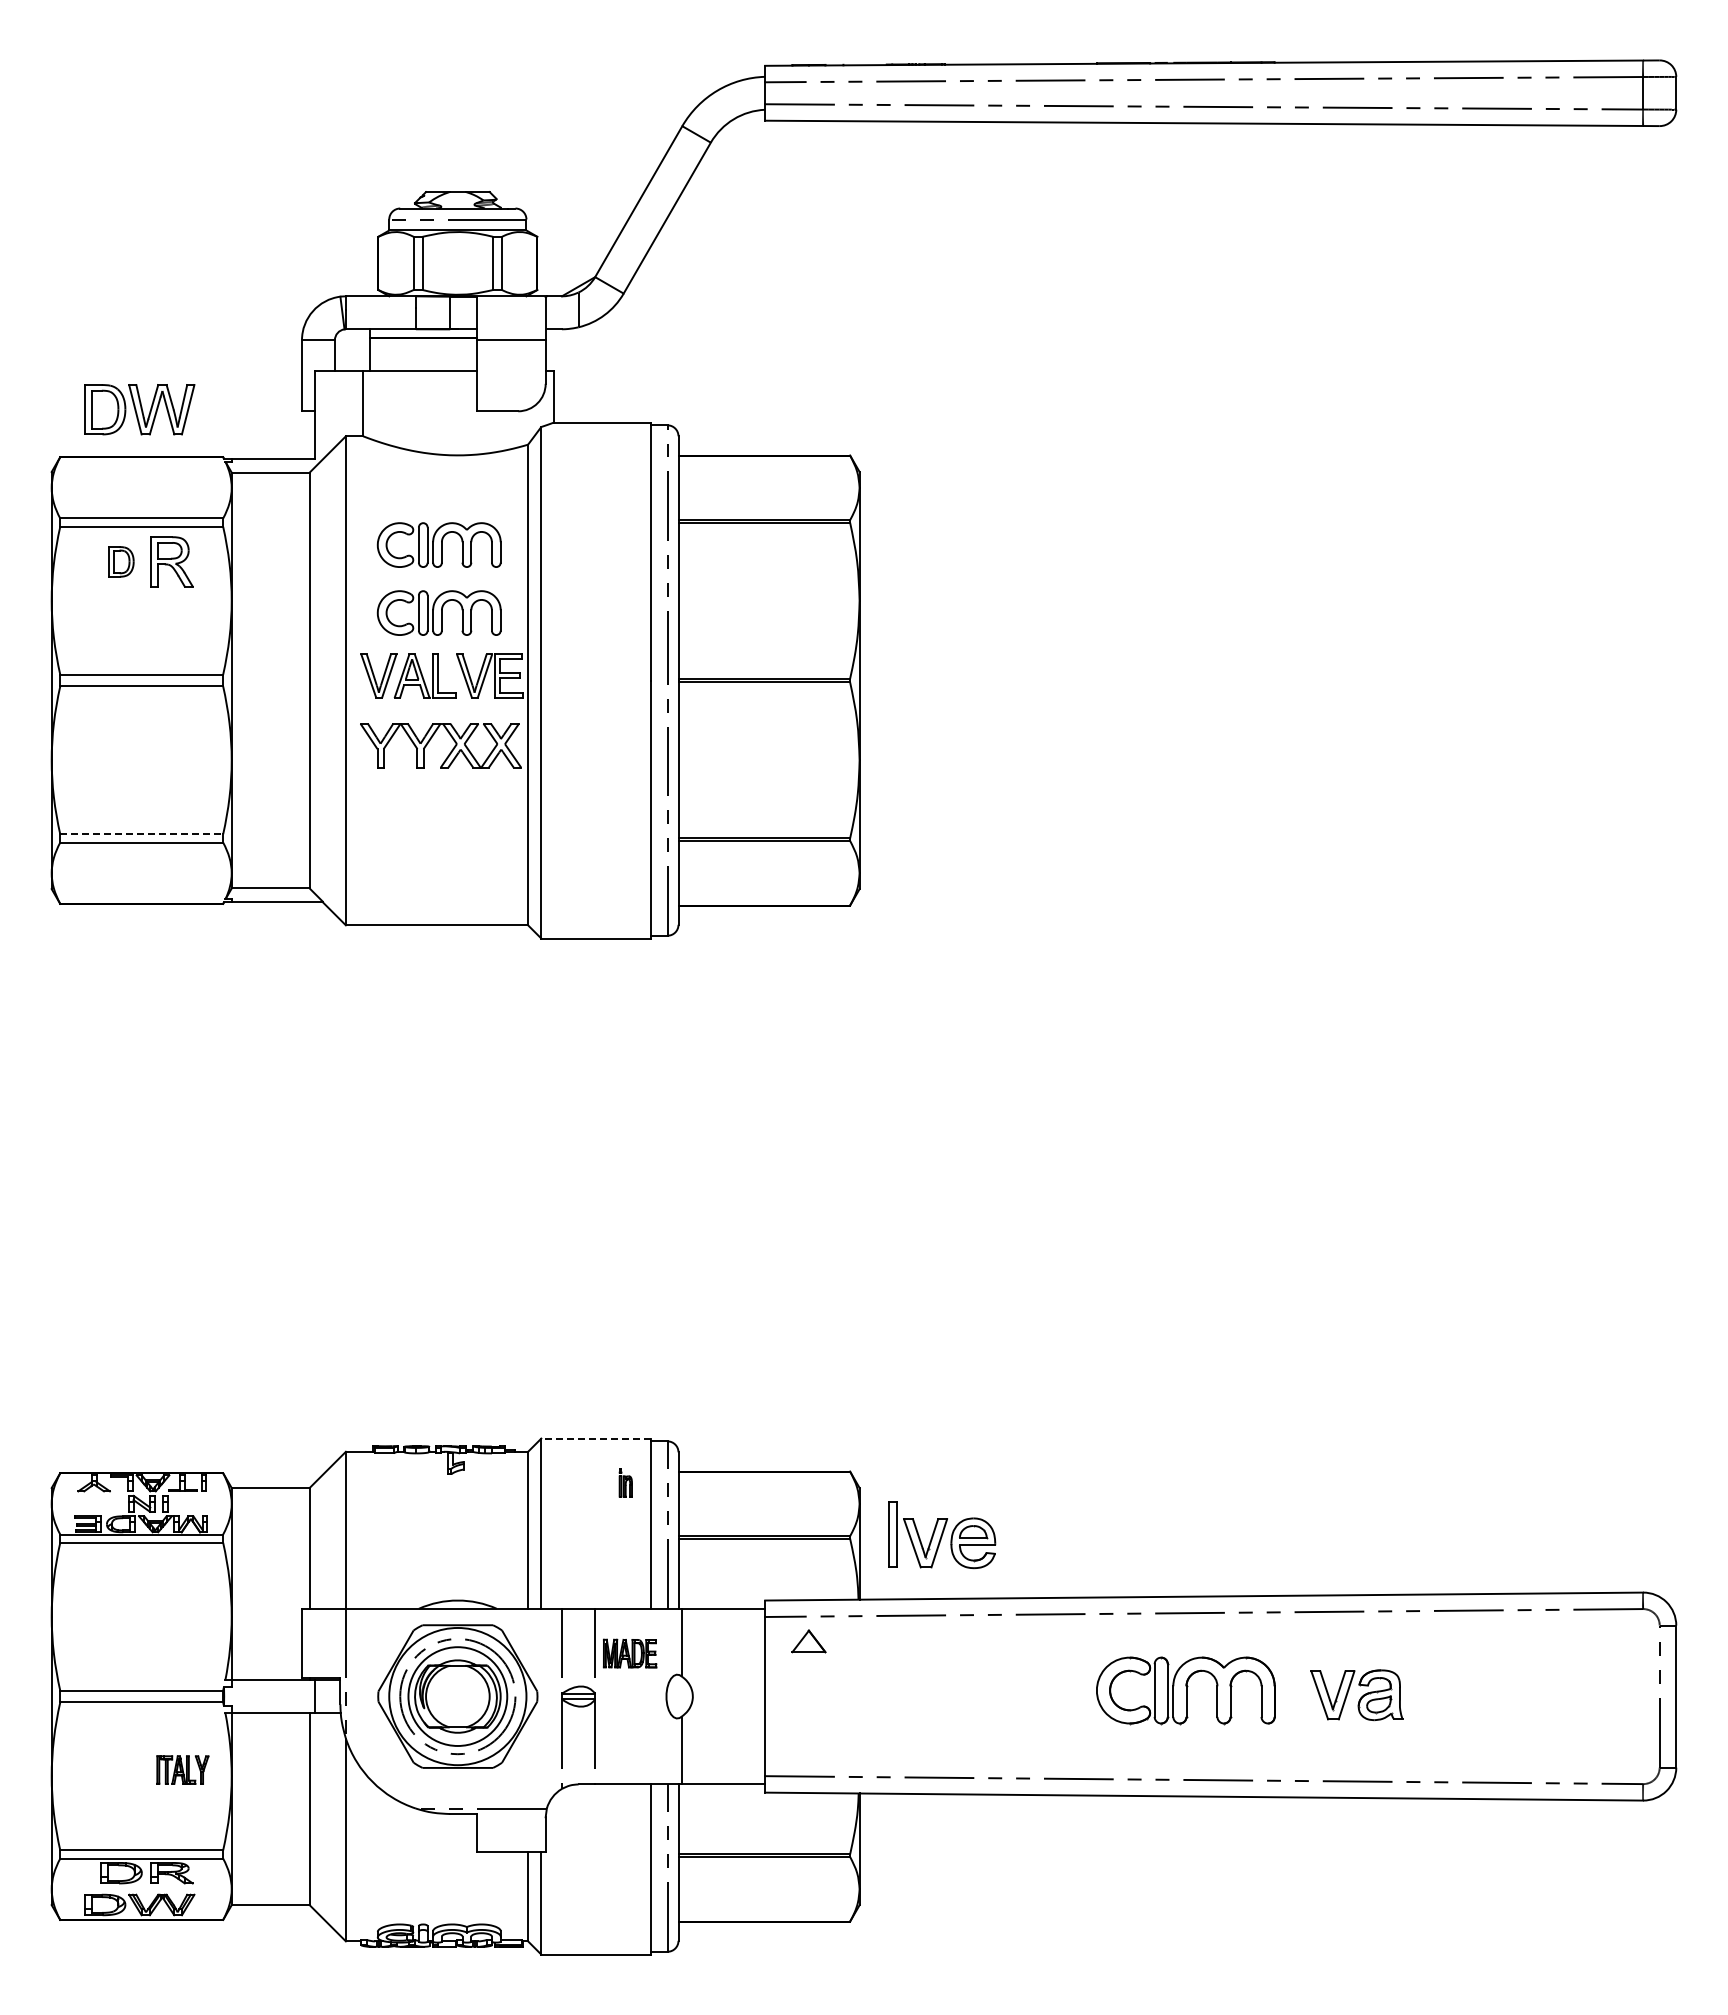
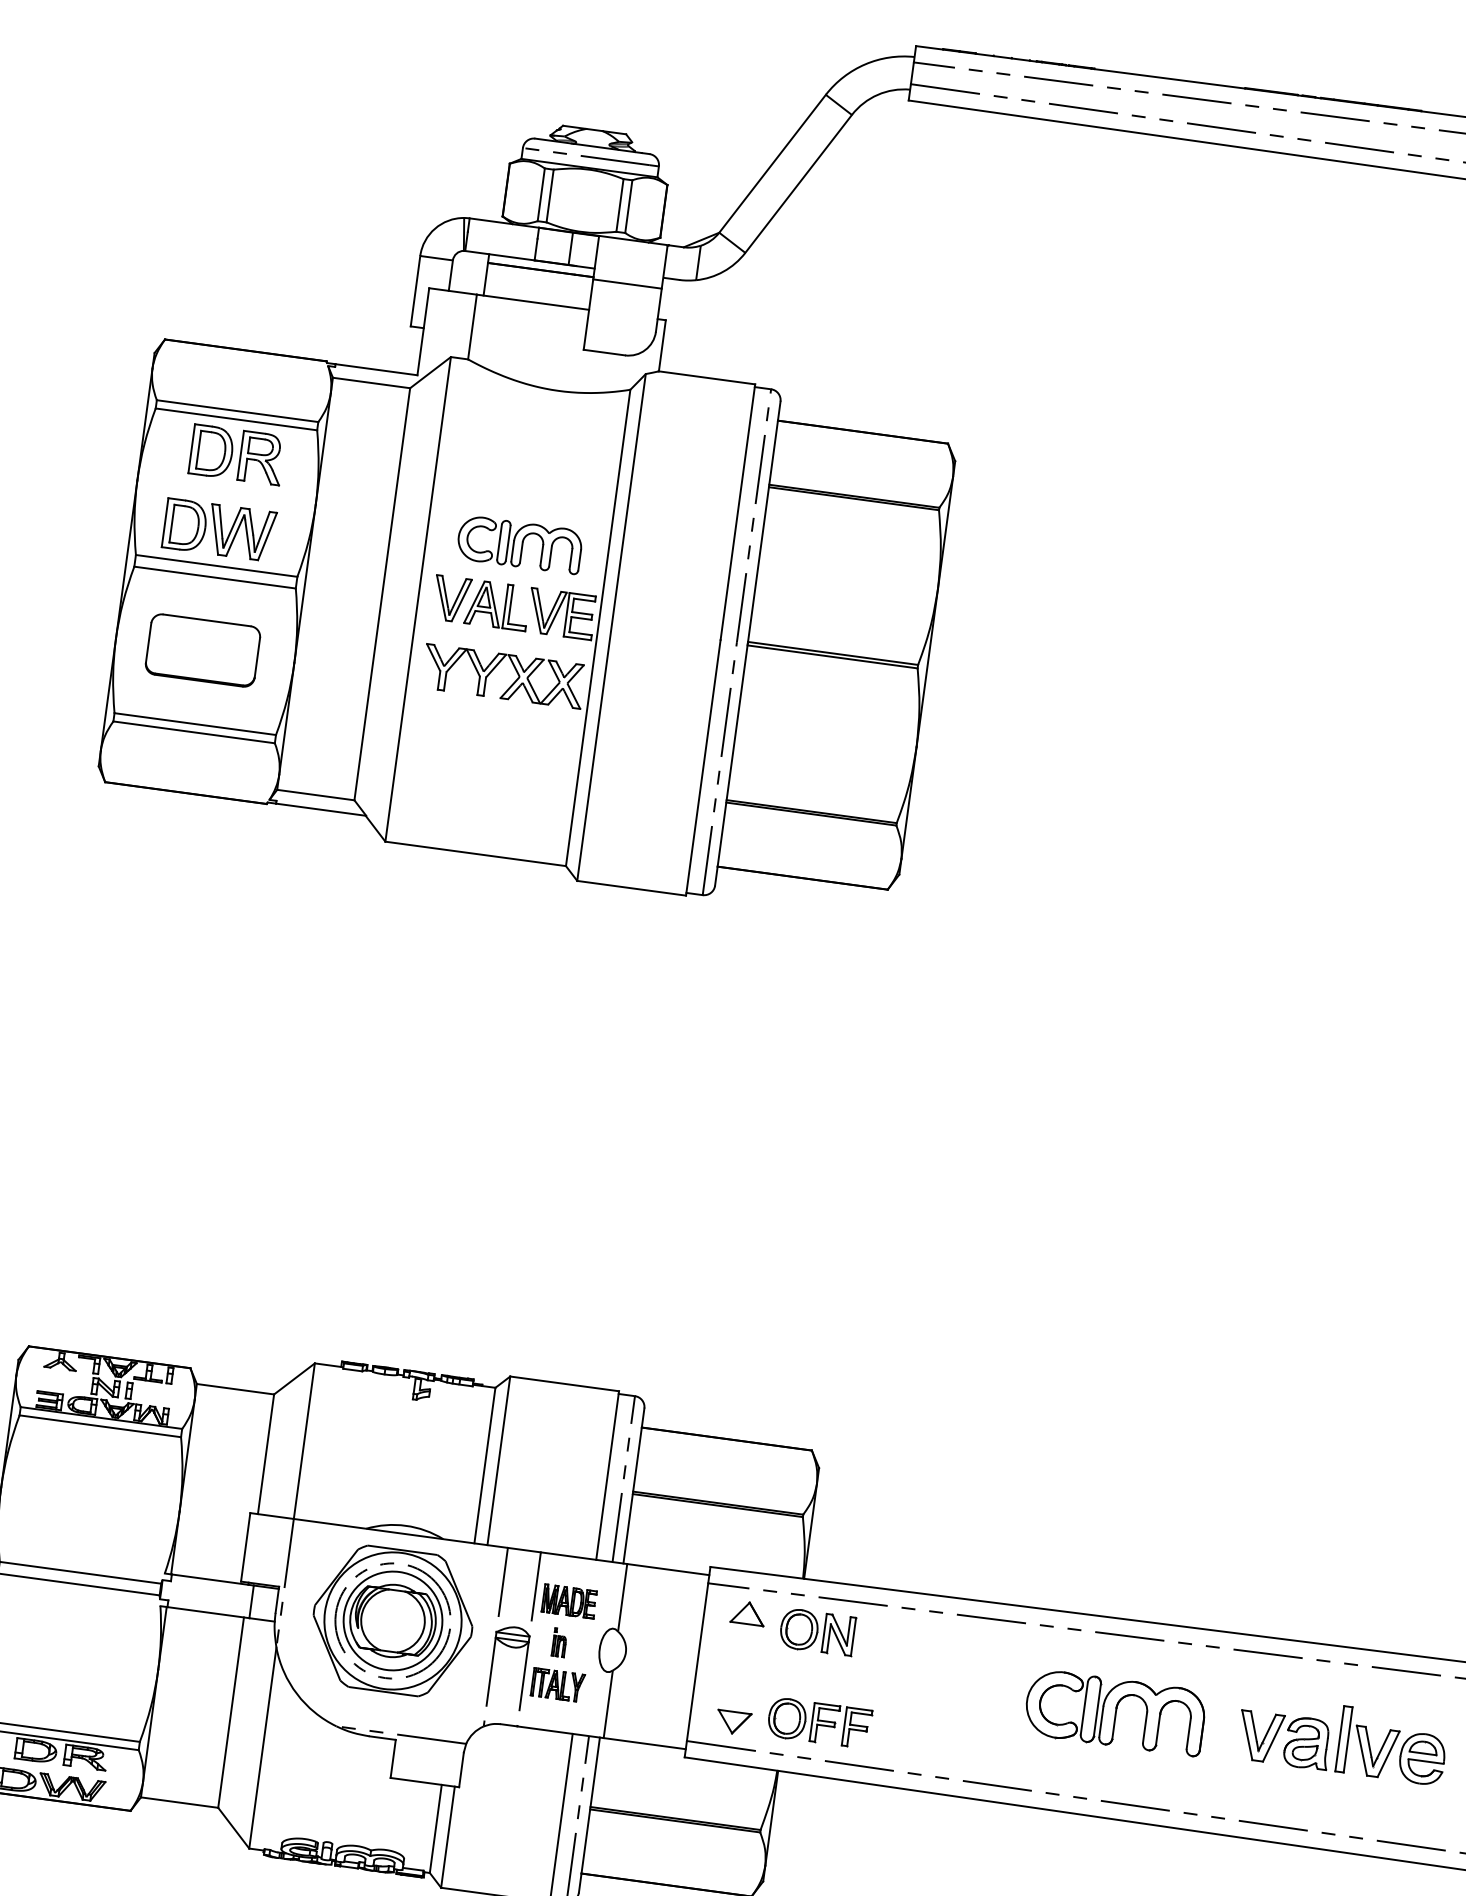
part: (139, 409) -> (219, 529), moved
part: (438, 544) -> (528, 476), removed
part: (121, 561) -> (211, 451), size x1.67
part: (139, 760) -> (202, 650), added
line: (142, 834) -> (196, 724), dashed -> solid
line: (596, 1438) -> (564, 1383), dashed -> solid
part: (625, 1482) -> (559, 1642), moved
part: (942, 1535) -> (1392, 1746), moved
part: (879, 1650) -> (817, 1631), added
part: (894, 1740) -> (819, 1723), added
part: (808, 1751) -> (733, 1722), added
part: (182, 1769) -> (557, 1684), moved

